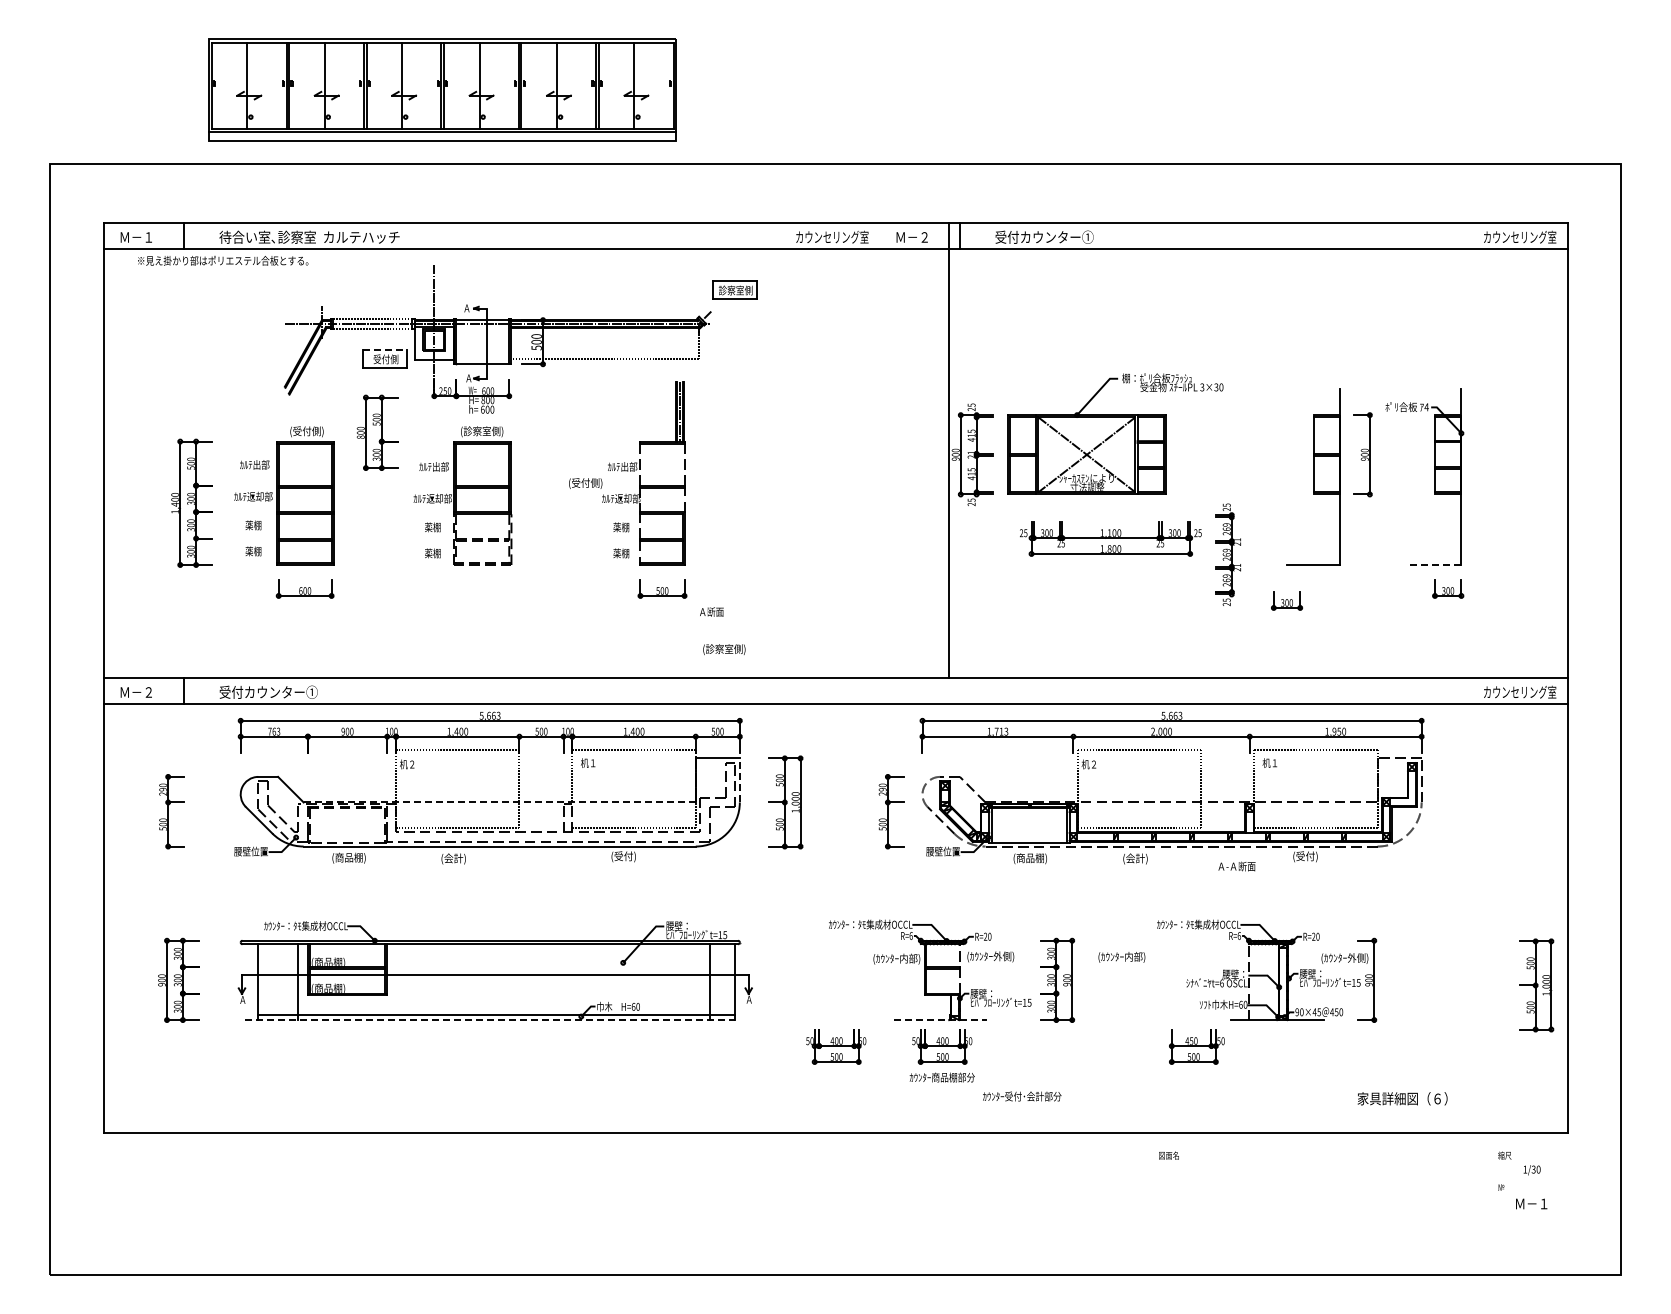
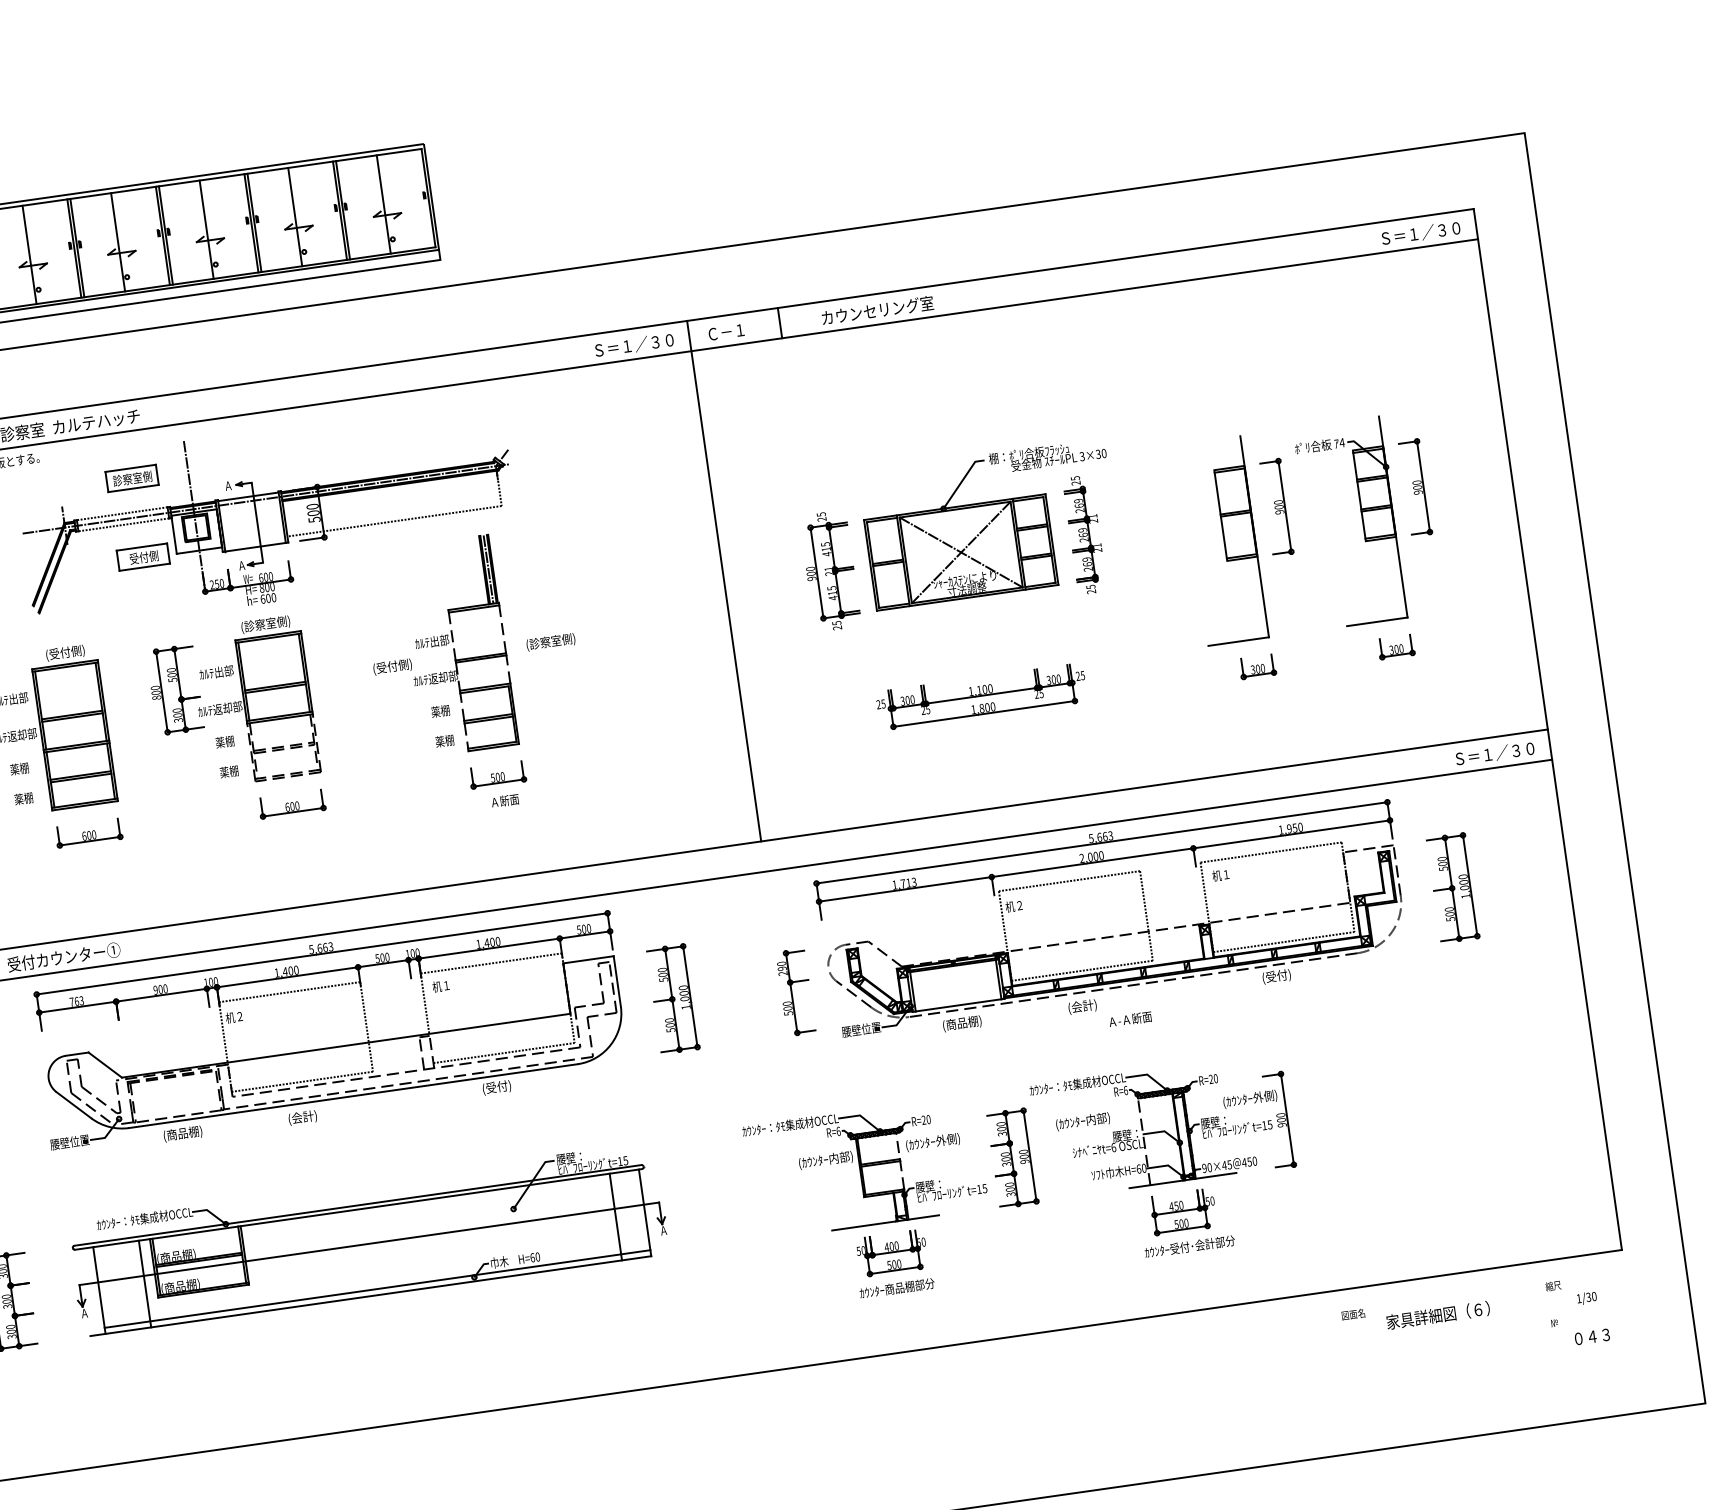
text: (832, 236) -> (634, 344), カウンセリング室 -> Ｓ＝１／３０
text: (1044, 236) -> (877, 309), 受付カウンター① -> カウンセリング室
text: (1520, 236) -> (1421, 232), カウンセリング室 -> Ｓ＝１／３０
text: (911, 237) -> (725, 332), Ｍ－２ -> Ｃ－１
part: (734, 289) -> (130, 477), moved
line: (385, 350) -> (142, 547), dashed -> solid
part: (377, 432) -> (175, 689), moved
line: (949, 450) -> (724, 581), moved
part: (1483, 454) -> (1414, 487), added
part: (1110, 538) -> (981, 696), moved
part: (1227, 554) -> (1084, 534), moved
line: (1434, 565) -> (1376, 622), dashed -> solid
part: (482, 588) -> (291, 803), added
part: (1286, 600) -> (1257, 666), moved
text: (711, 611) -> (504, 800), moved
text: (724, 649) -> (551, 642), moved
text: (1520, 691) -> (1495, 752), カウンセリング室 -> Ｓ＝１／３０
line: (739, 779) -> (616, 980), dashed -> solid
line: (500, 802) -> (347, 1045), dashed -> solid
text: (1236, 866) -> (1129, 1019), moved
part: (1267, 970) -> (1163, 1125), moved
part: (1536, 985) -> (1453, 888), moved
line: (490, 1020) -> (371, 1296), dashed -> solid
line: (940, 1020) -> (885, 1223), dashed -> solid
part: (836, 1046) -> (771, 1270), removed
text: (1022, 1096) -> (1190, 1246), moved
text: (1402, 1098) -> (1438, 1315), moved
text: (1168, 1155) -> (1352, 1314), moved
text: (1531, 1203) -> (1591, 1336), Ｍ－１ -> ０４３

